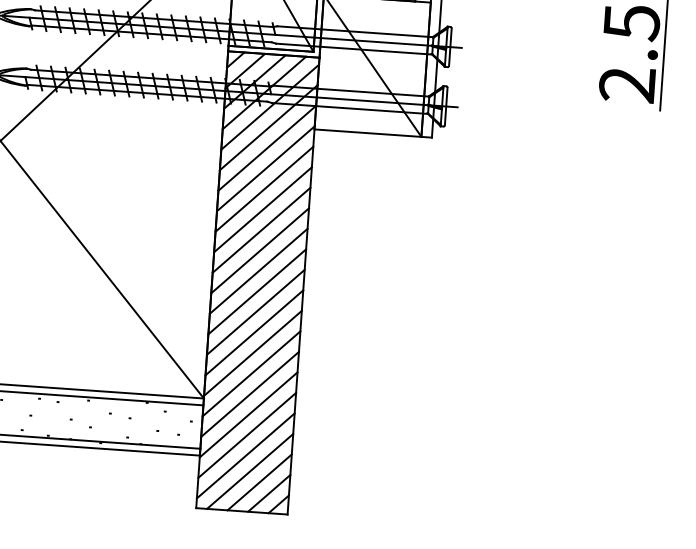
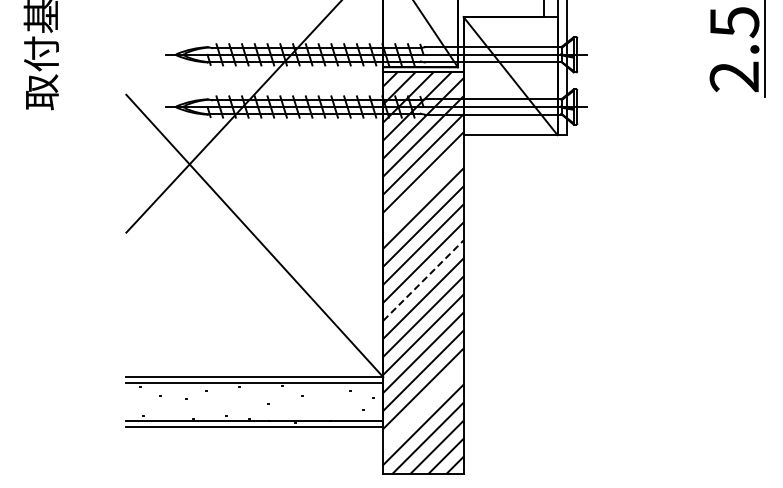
line: (264, 189) -> (423, 190), removed
line: (257, 291) -> (423, 280), solid -> dashed
line: (247, 435) -> (423, 406), removed

